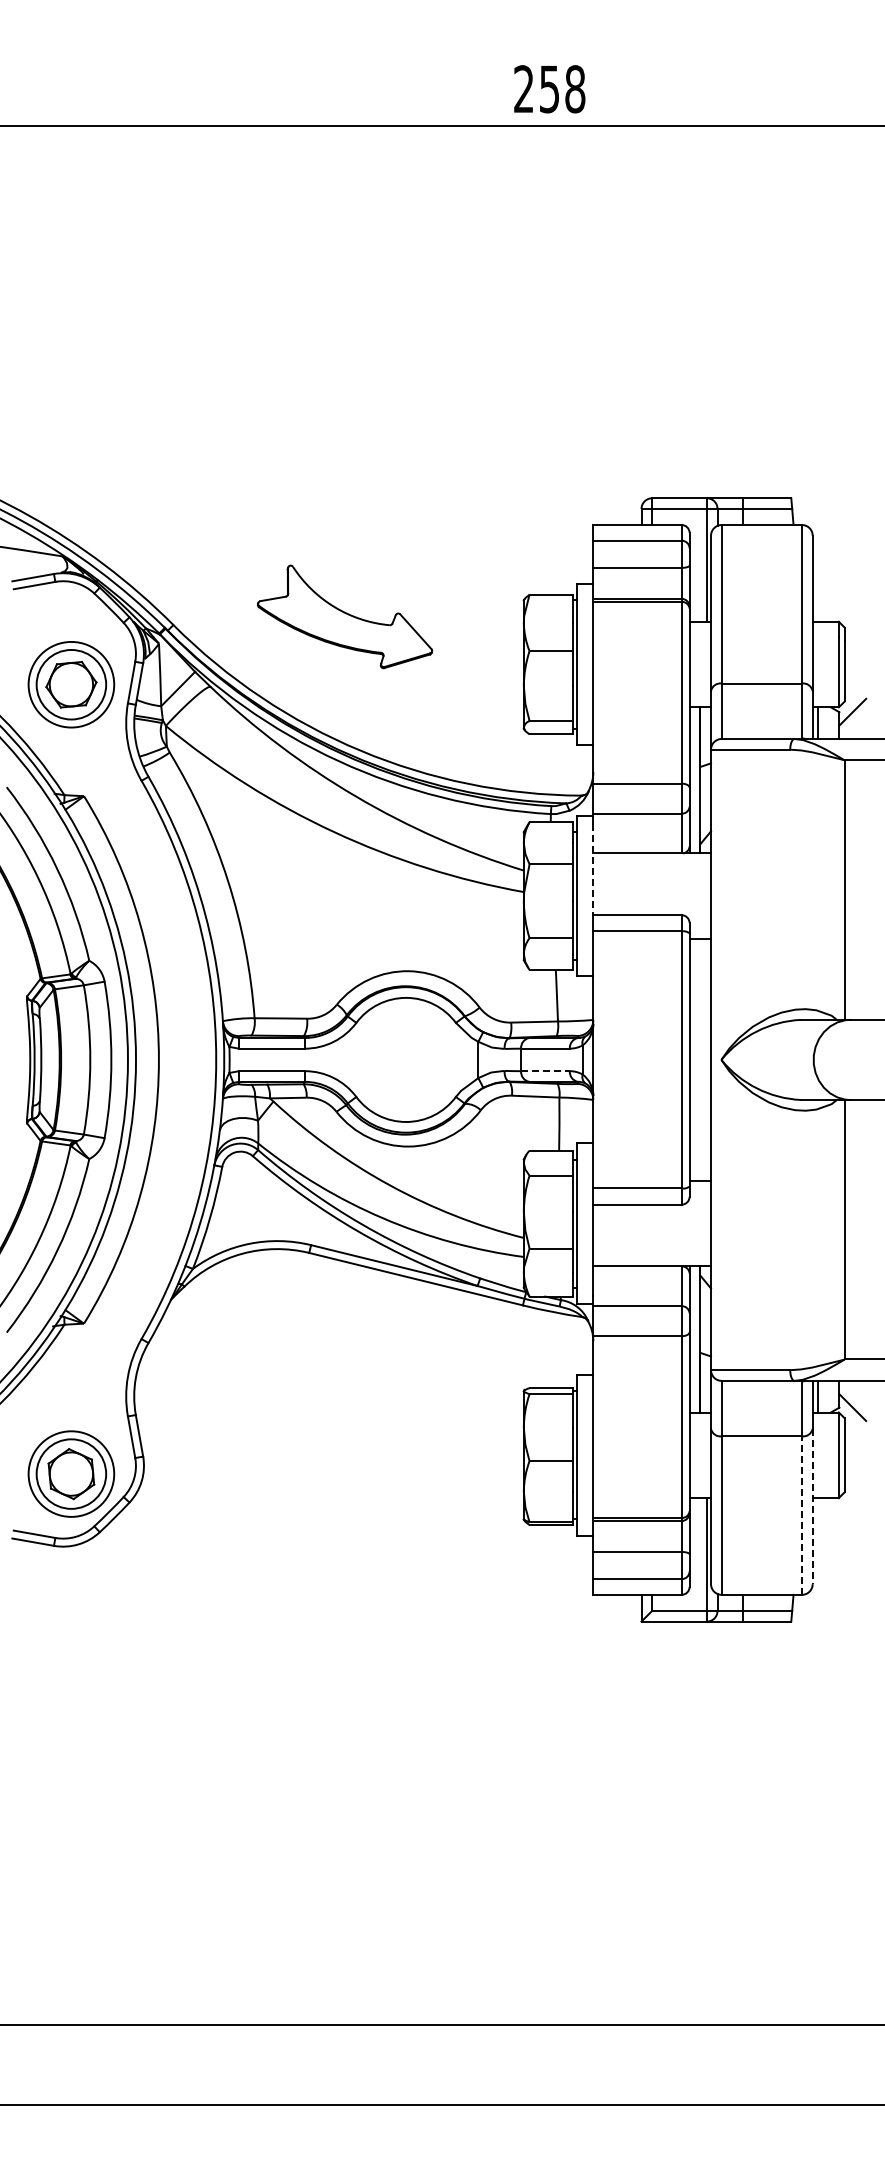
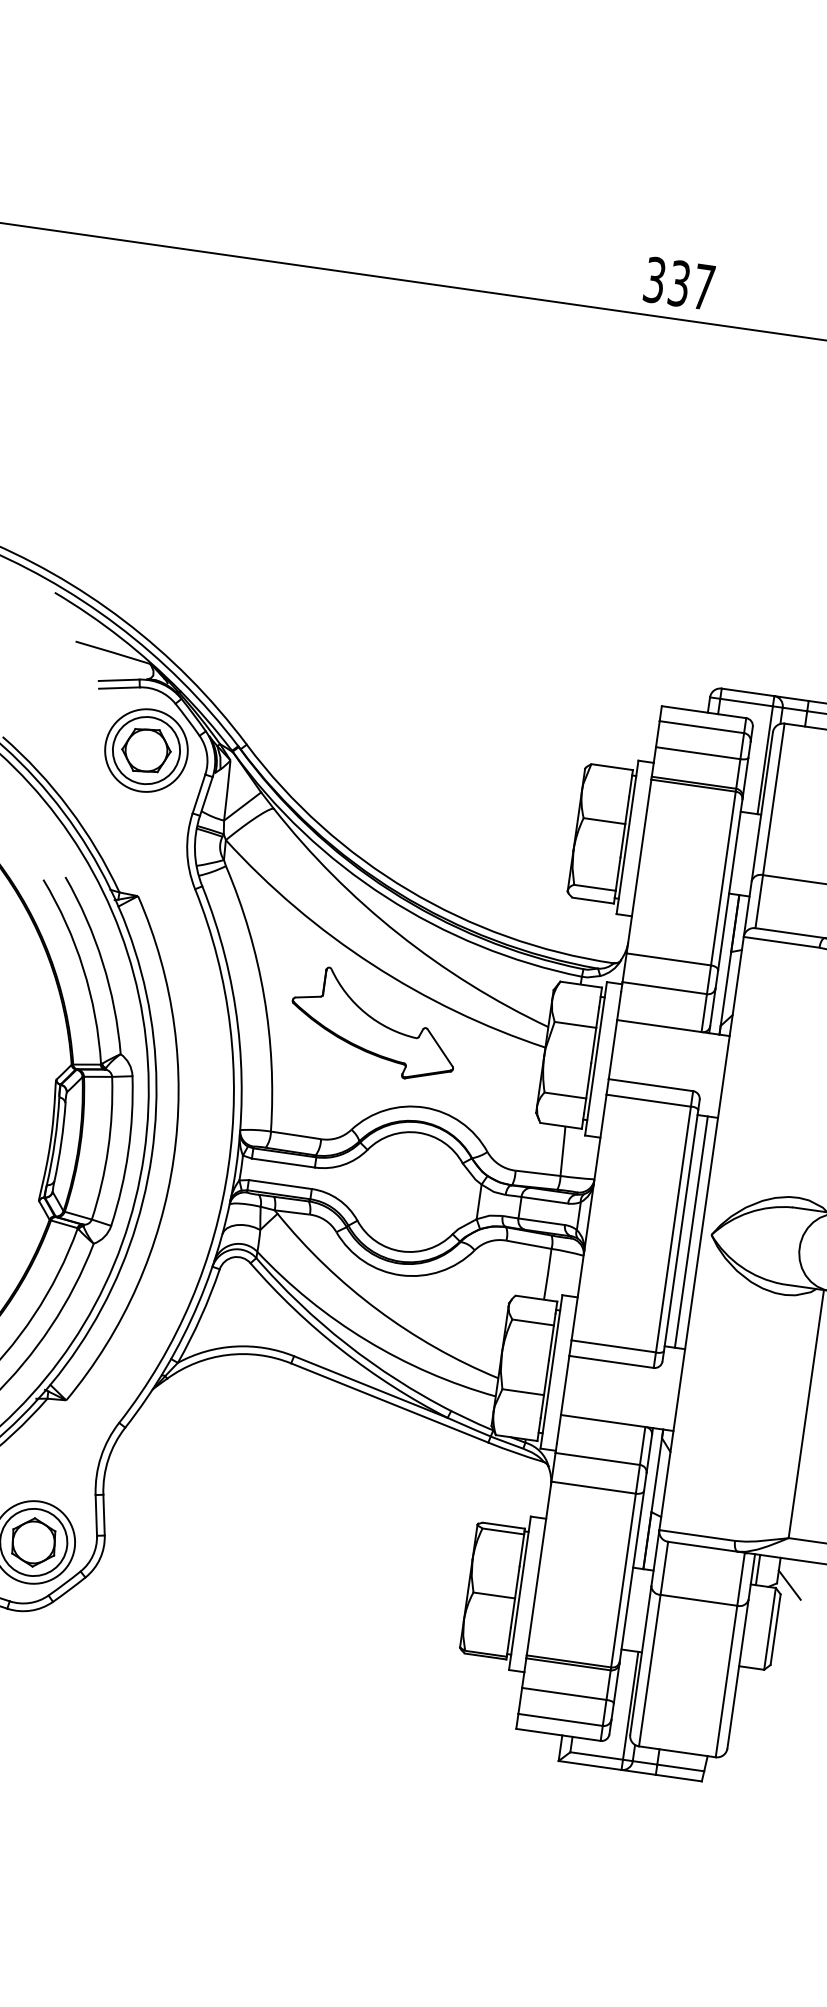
text: (549, 89) -> (679, 283), 258 -> 337
part: (345, 616) -> (374, 1023), moved
part: (71, 684) -> (146, 750), moved
line: (593, 869) -> (615, 1035), dashed -> solid
line: (700, 1059) -> (691, 1231), added
line: (546, 1071) -> (542, 1222), dashed -> solid
line: (812, 1506) -> (737, 1674), dashed -> solid
line: (801, 1515) -> (726, 1681), dashed -> solid

